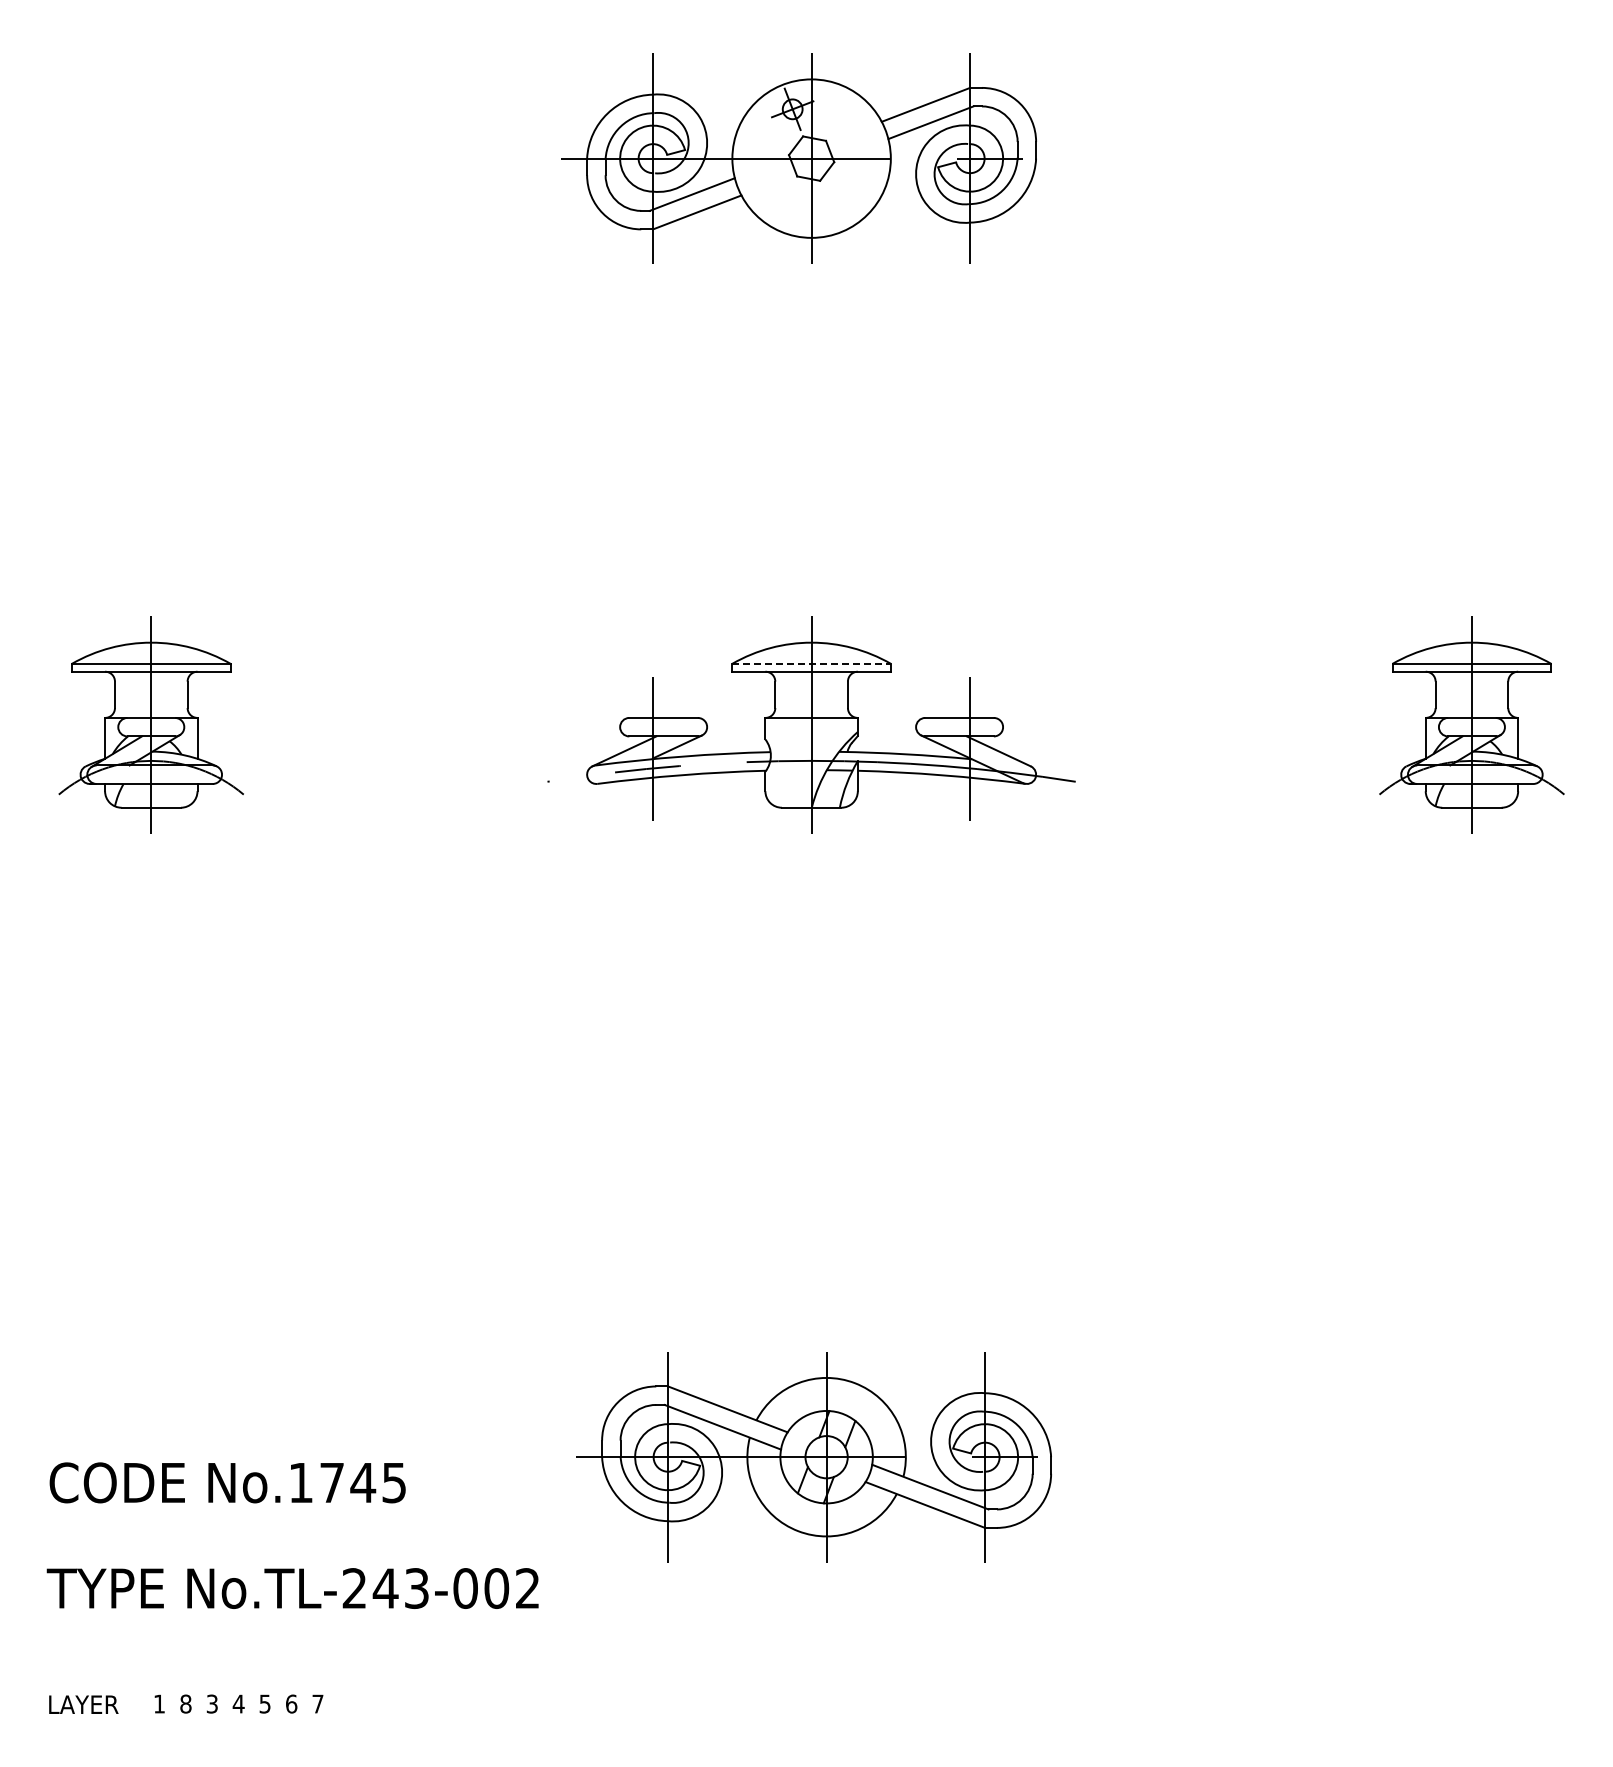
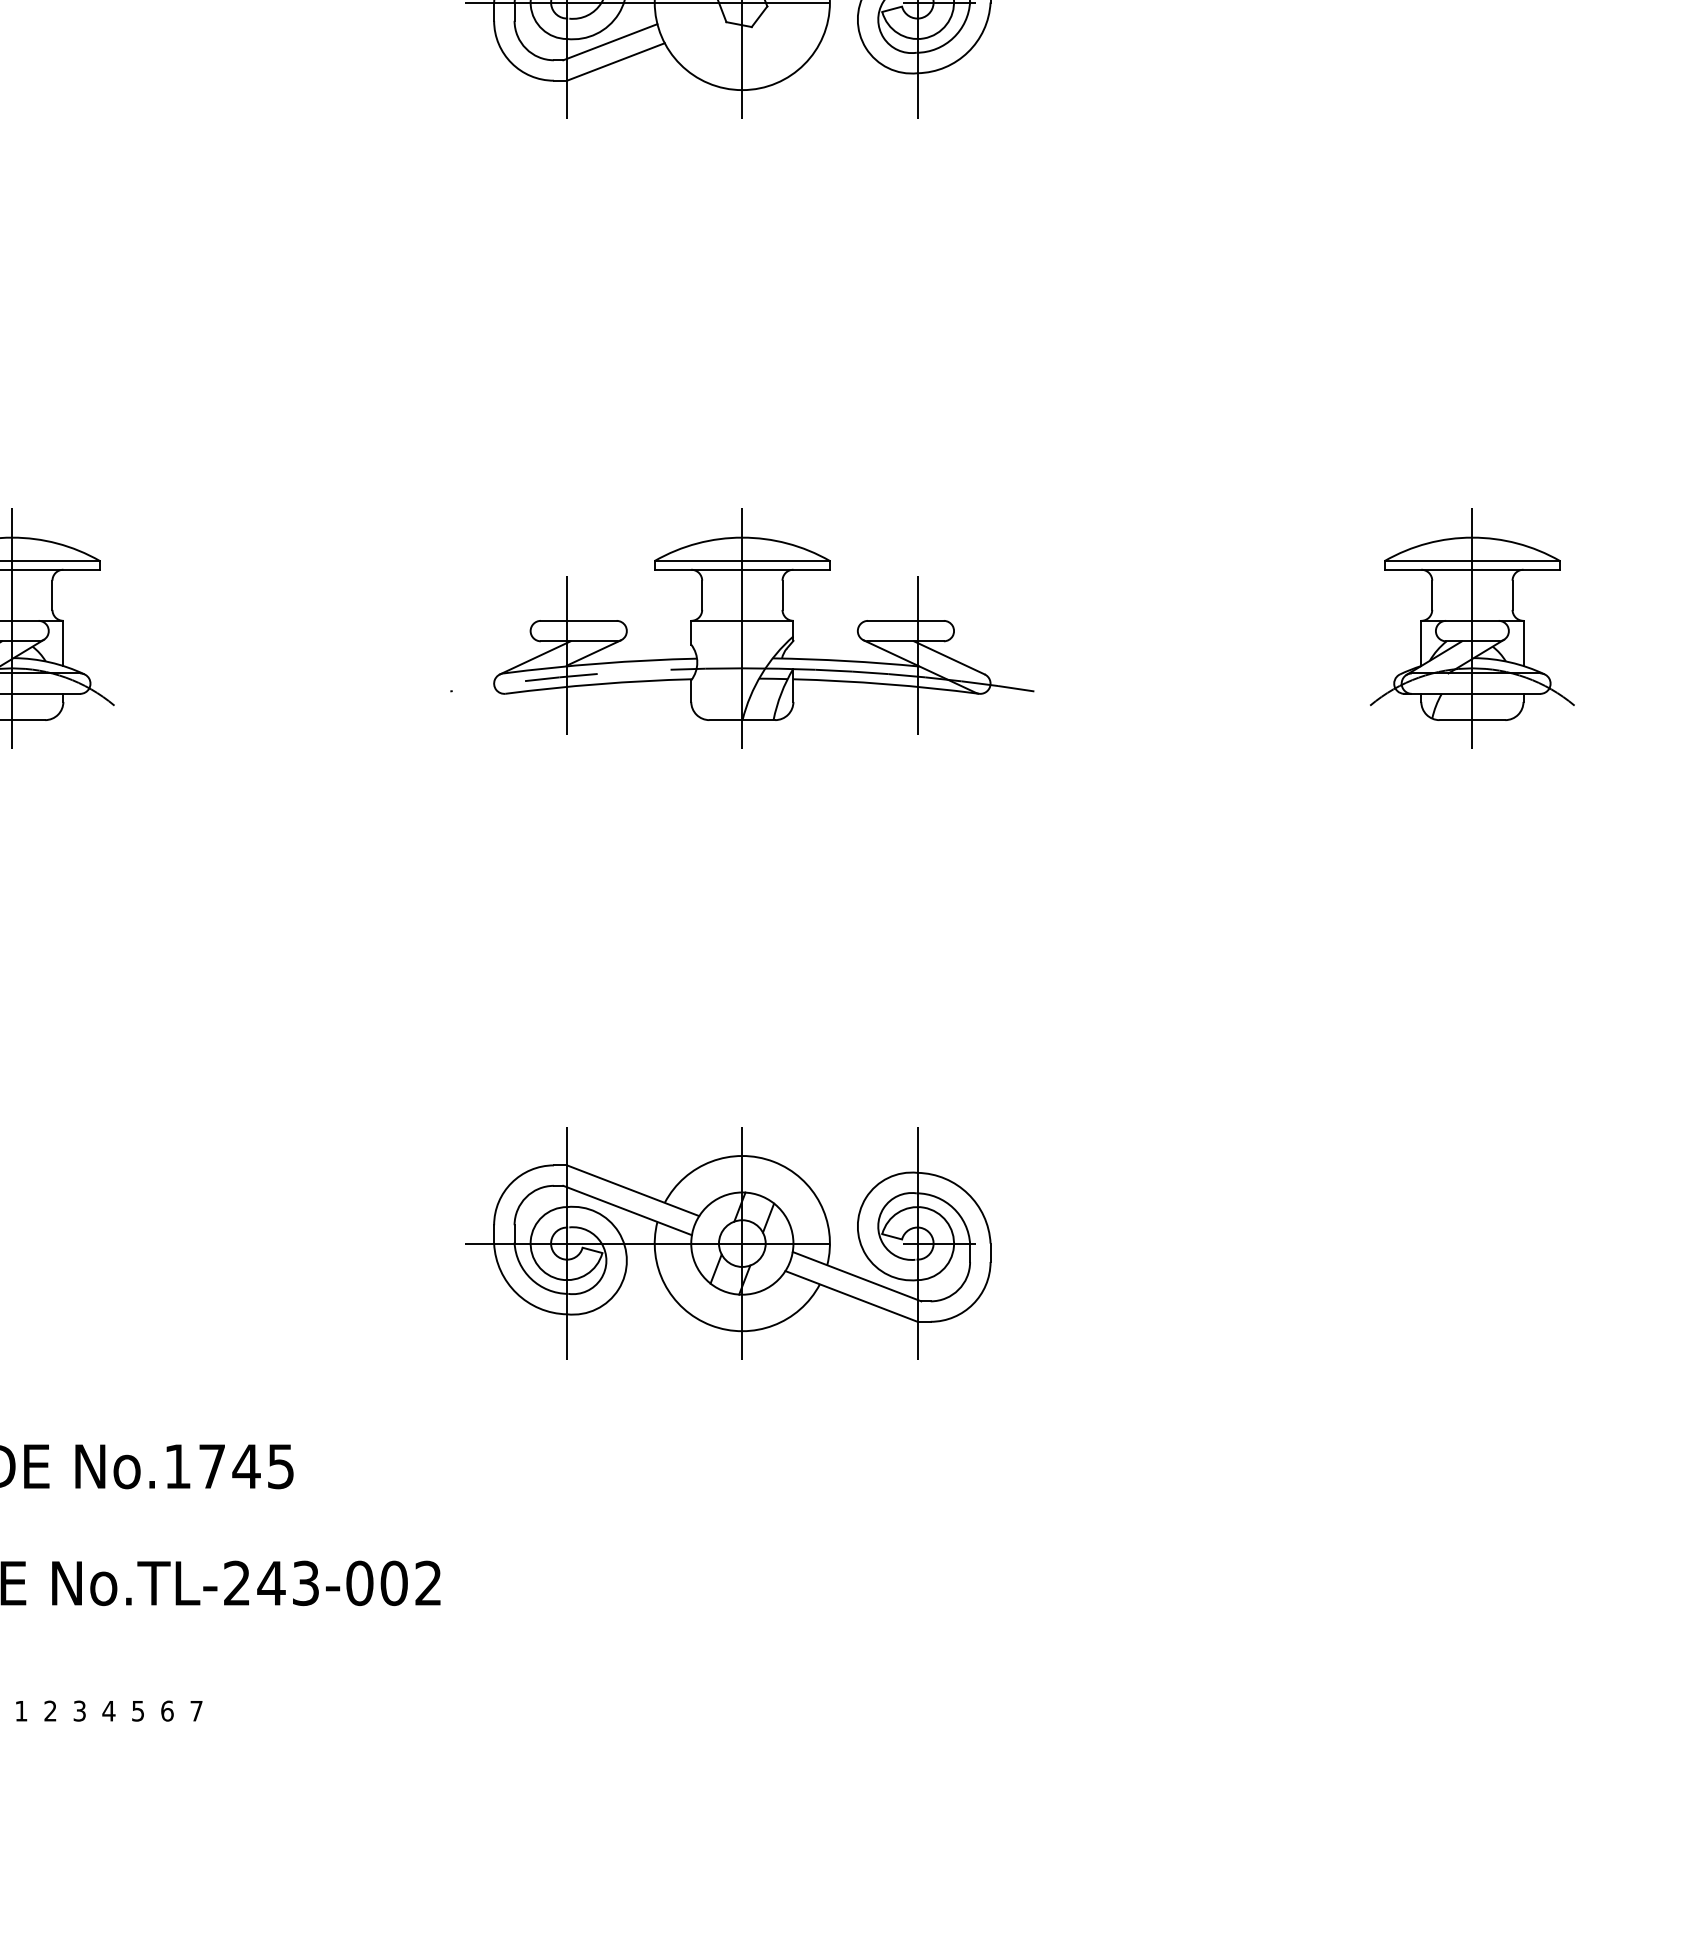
line: (812, 663) -> (743, 560), dashed -> solid
part: (813, 1457) -> (727, 1243), moved
text: (185, 1703) -> (50, 1710), 8 -> 2

